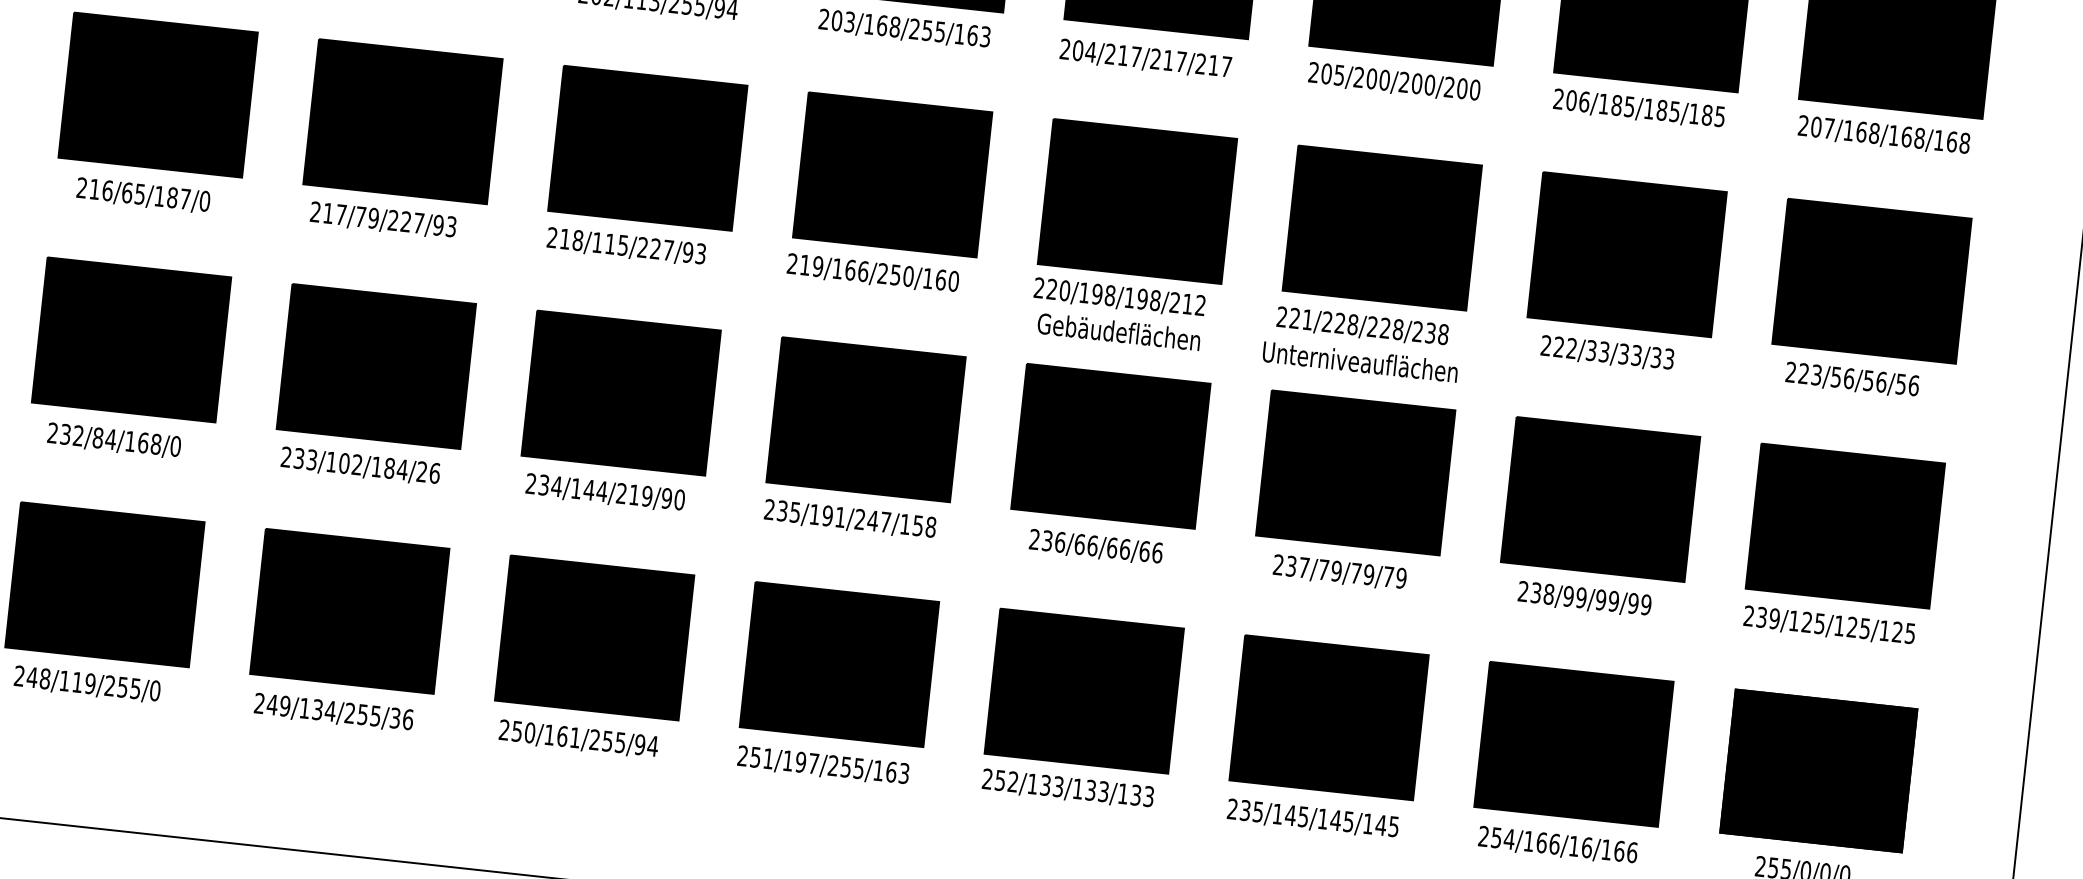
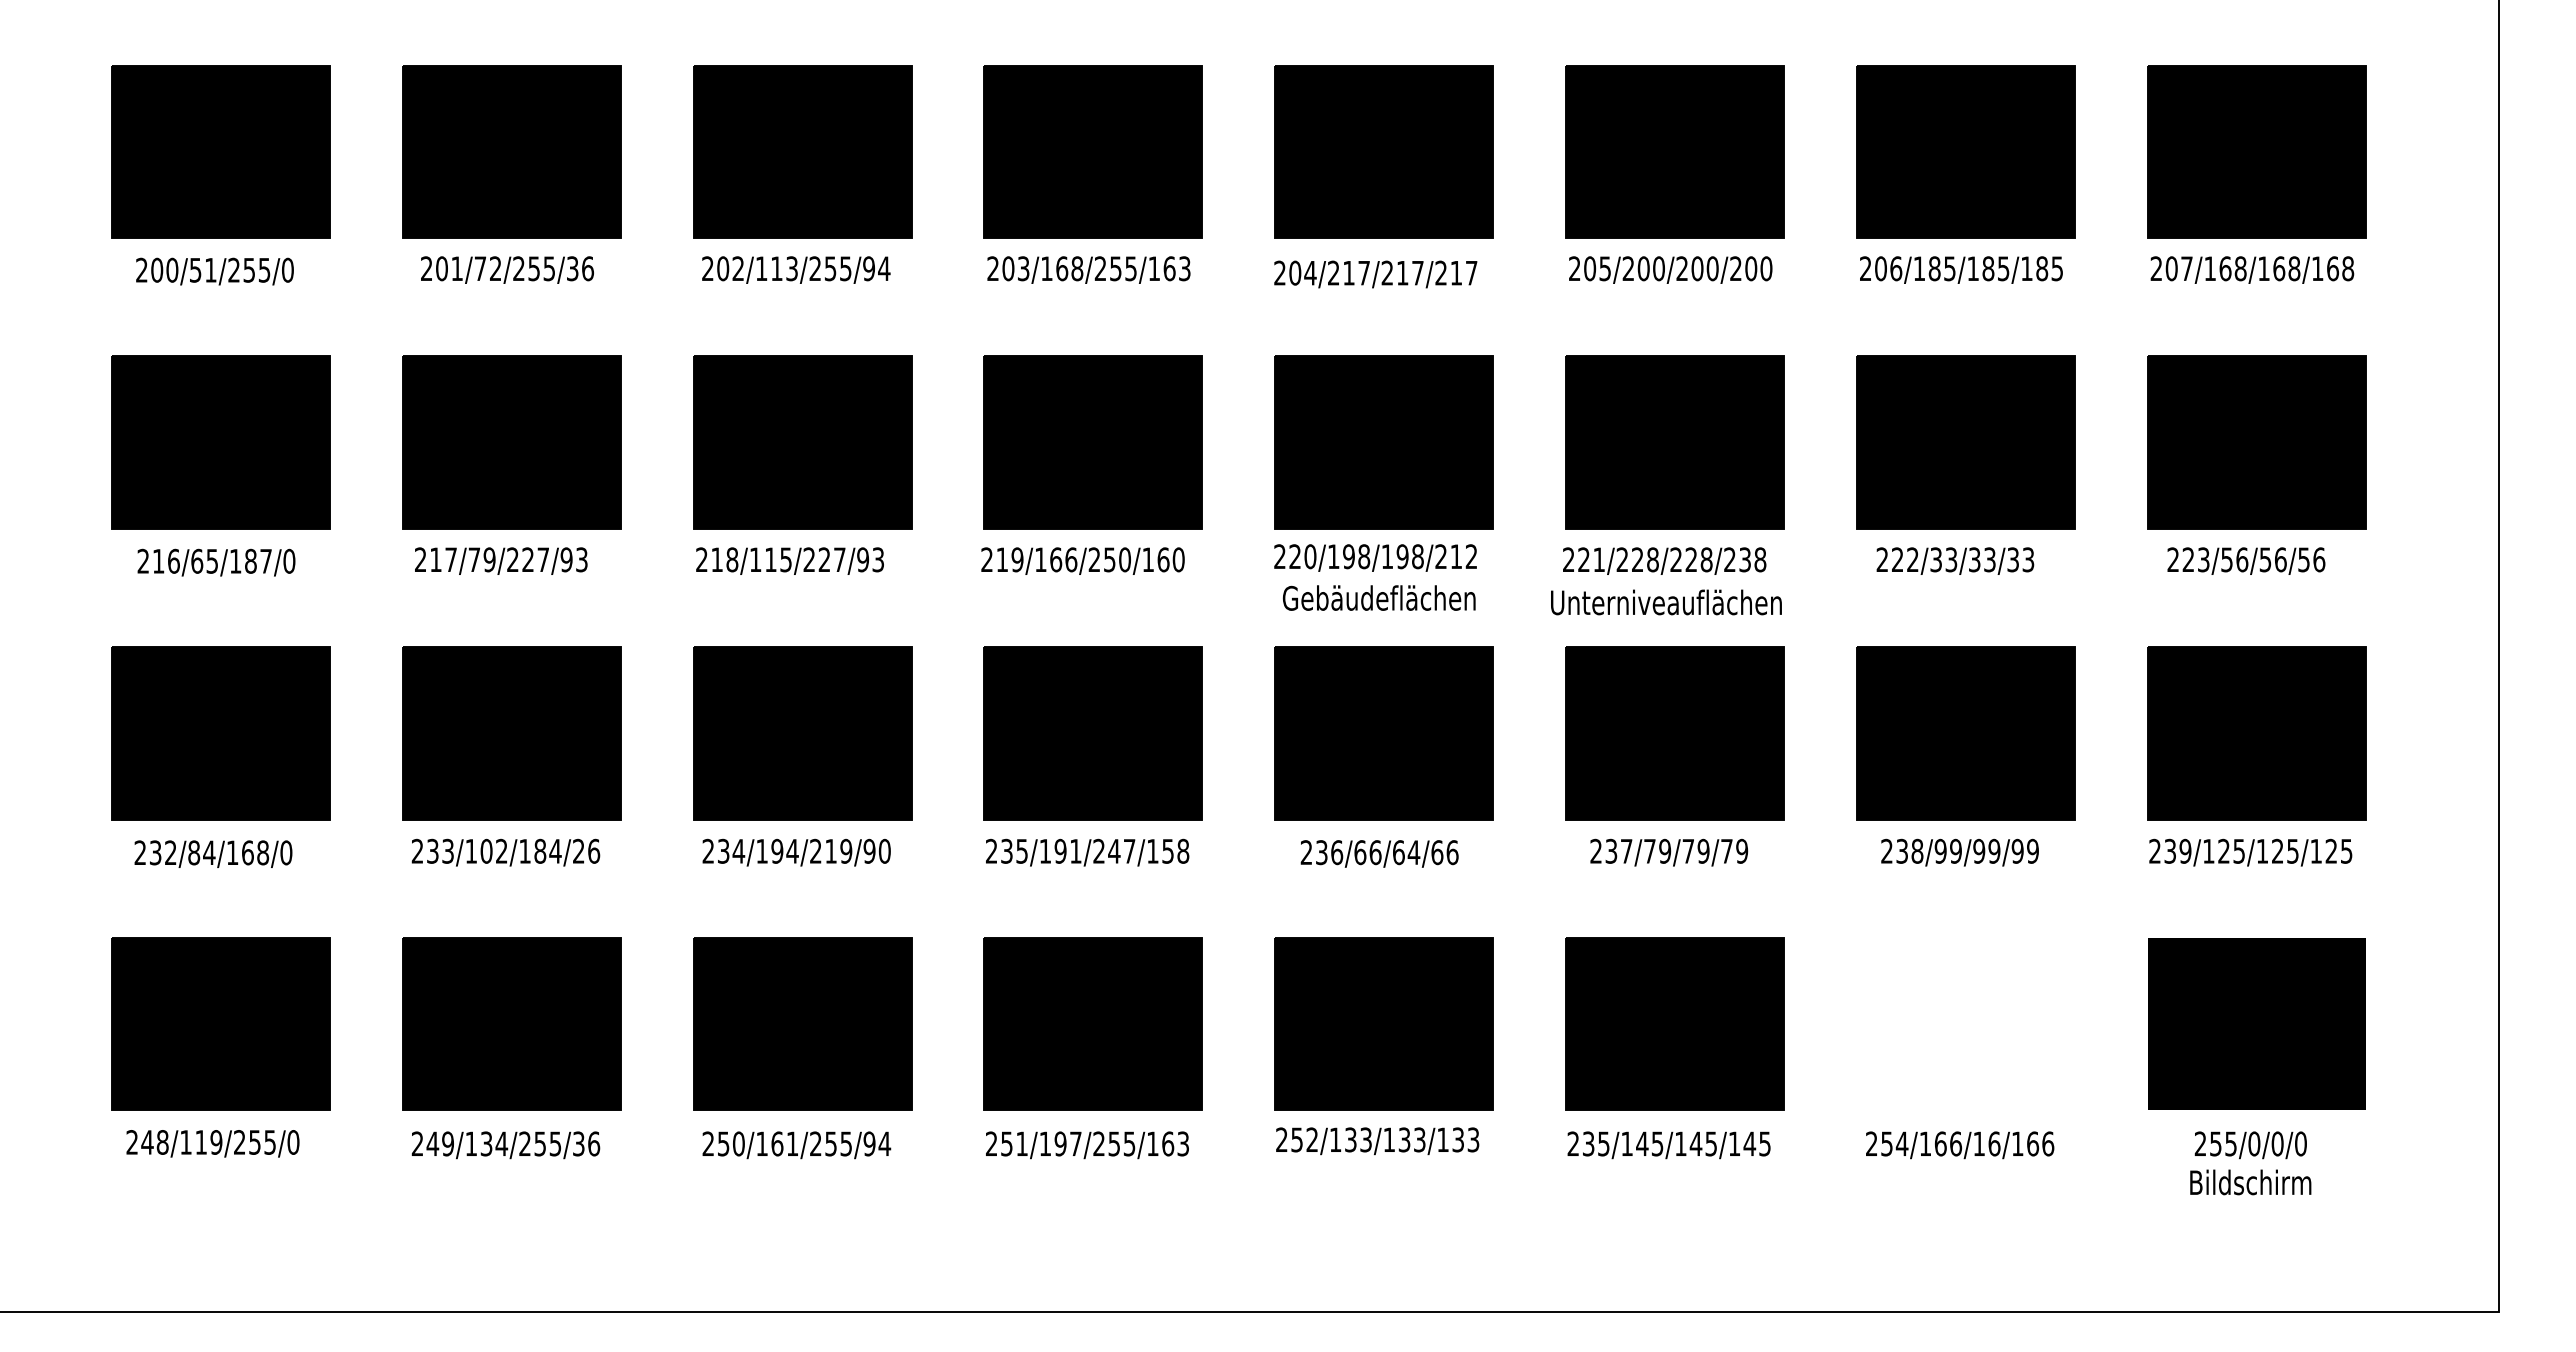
text: (589, 489) -> (777, 850), 234/144/219/90 -> 234/194/219/90
text: (1124, 549) -> (1413, 852), 236/66/66/66 -> 236/66/64/66
part: (1573, 743) -> (1965, 1023), removed

